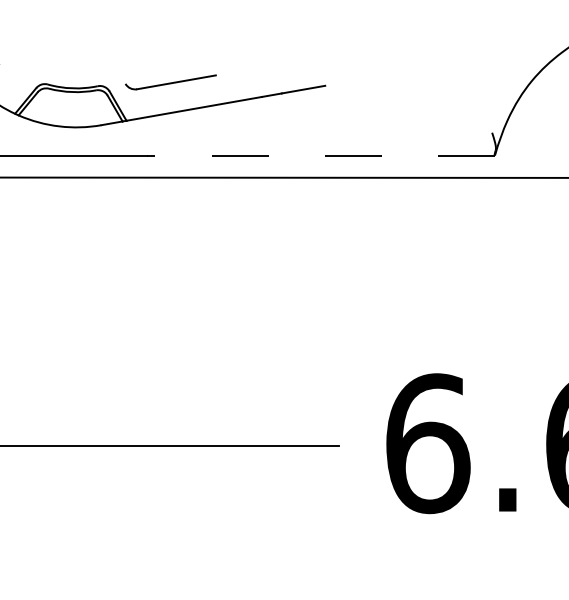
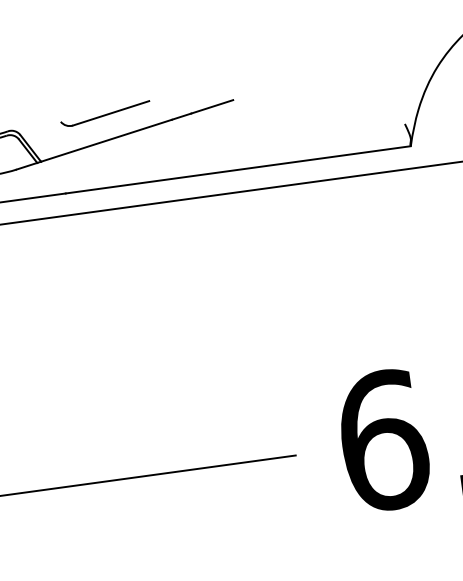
part: (170, 82) -> (105, 114), moved
line: (320, 155) -> (237, 169), dashed -> solid

